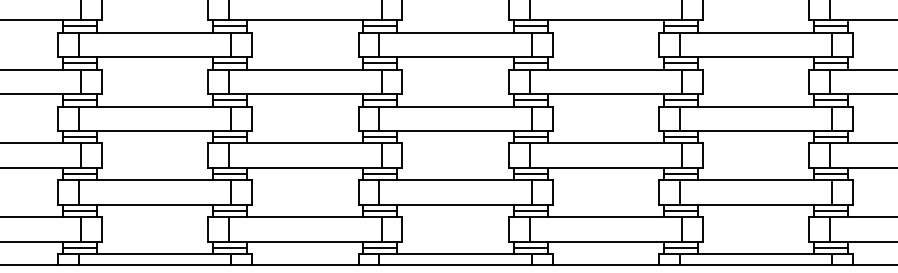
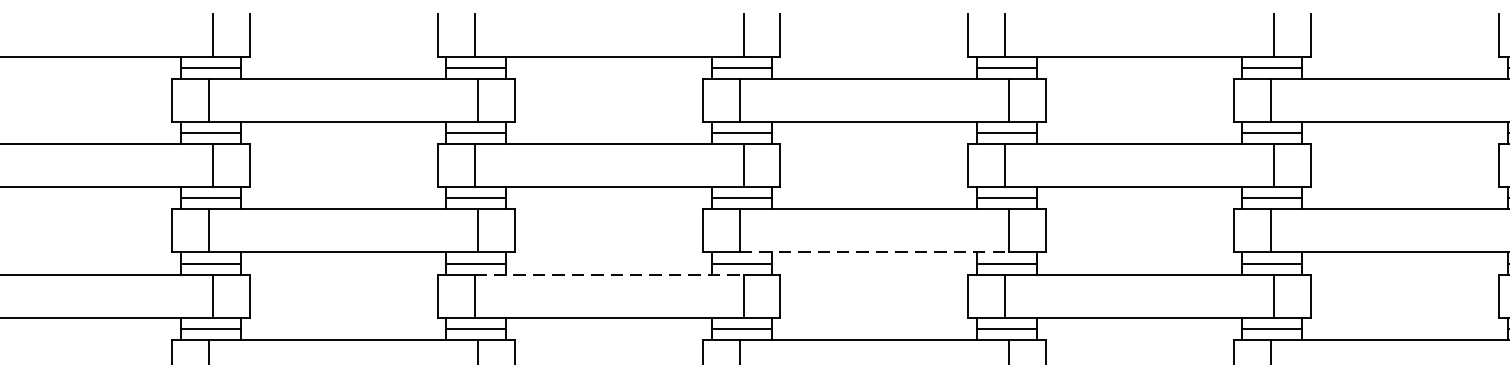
line: (456, 130) -> (876, 251), solid -> dashed
line: (305, 143) -> (609, 274), solid -> dashed

